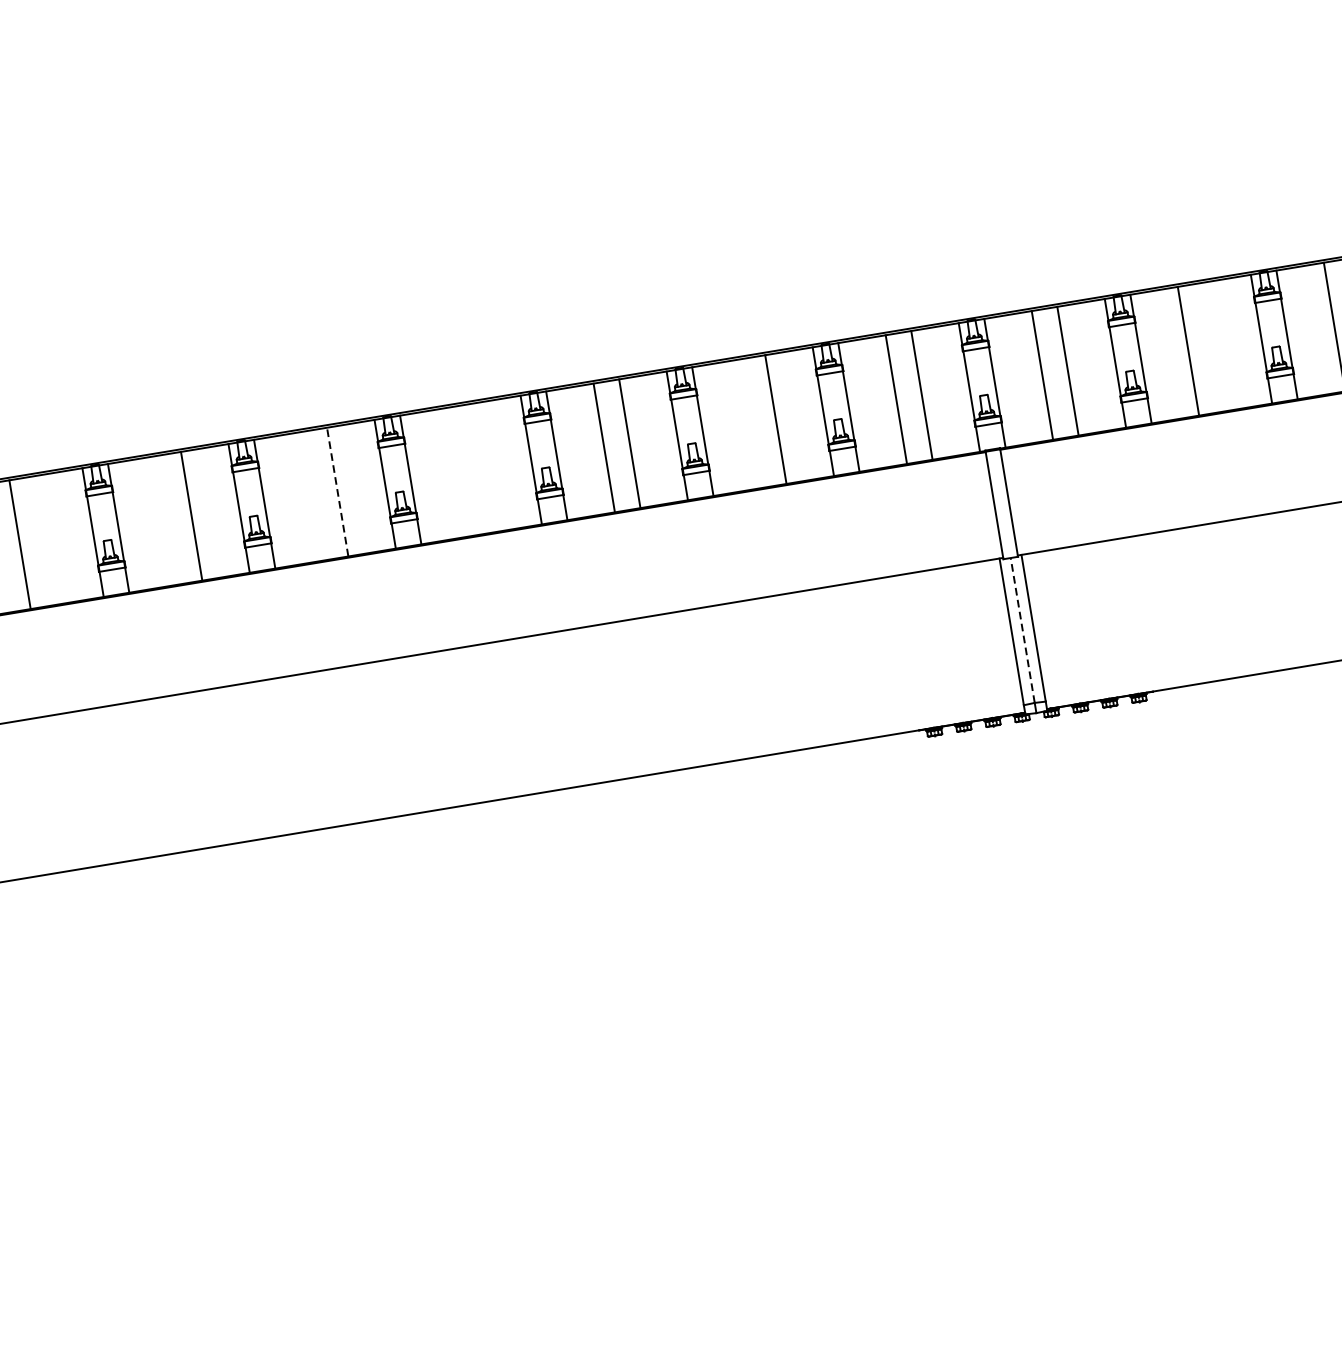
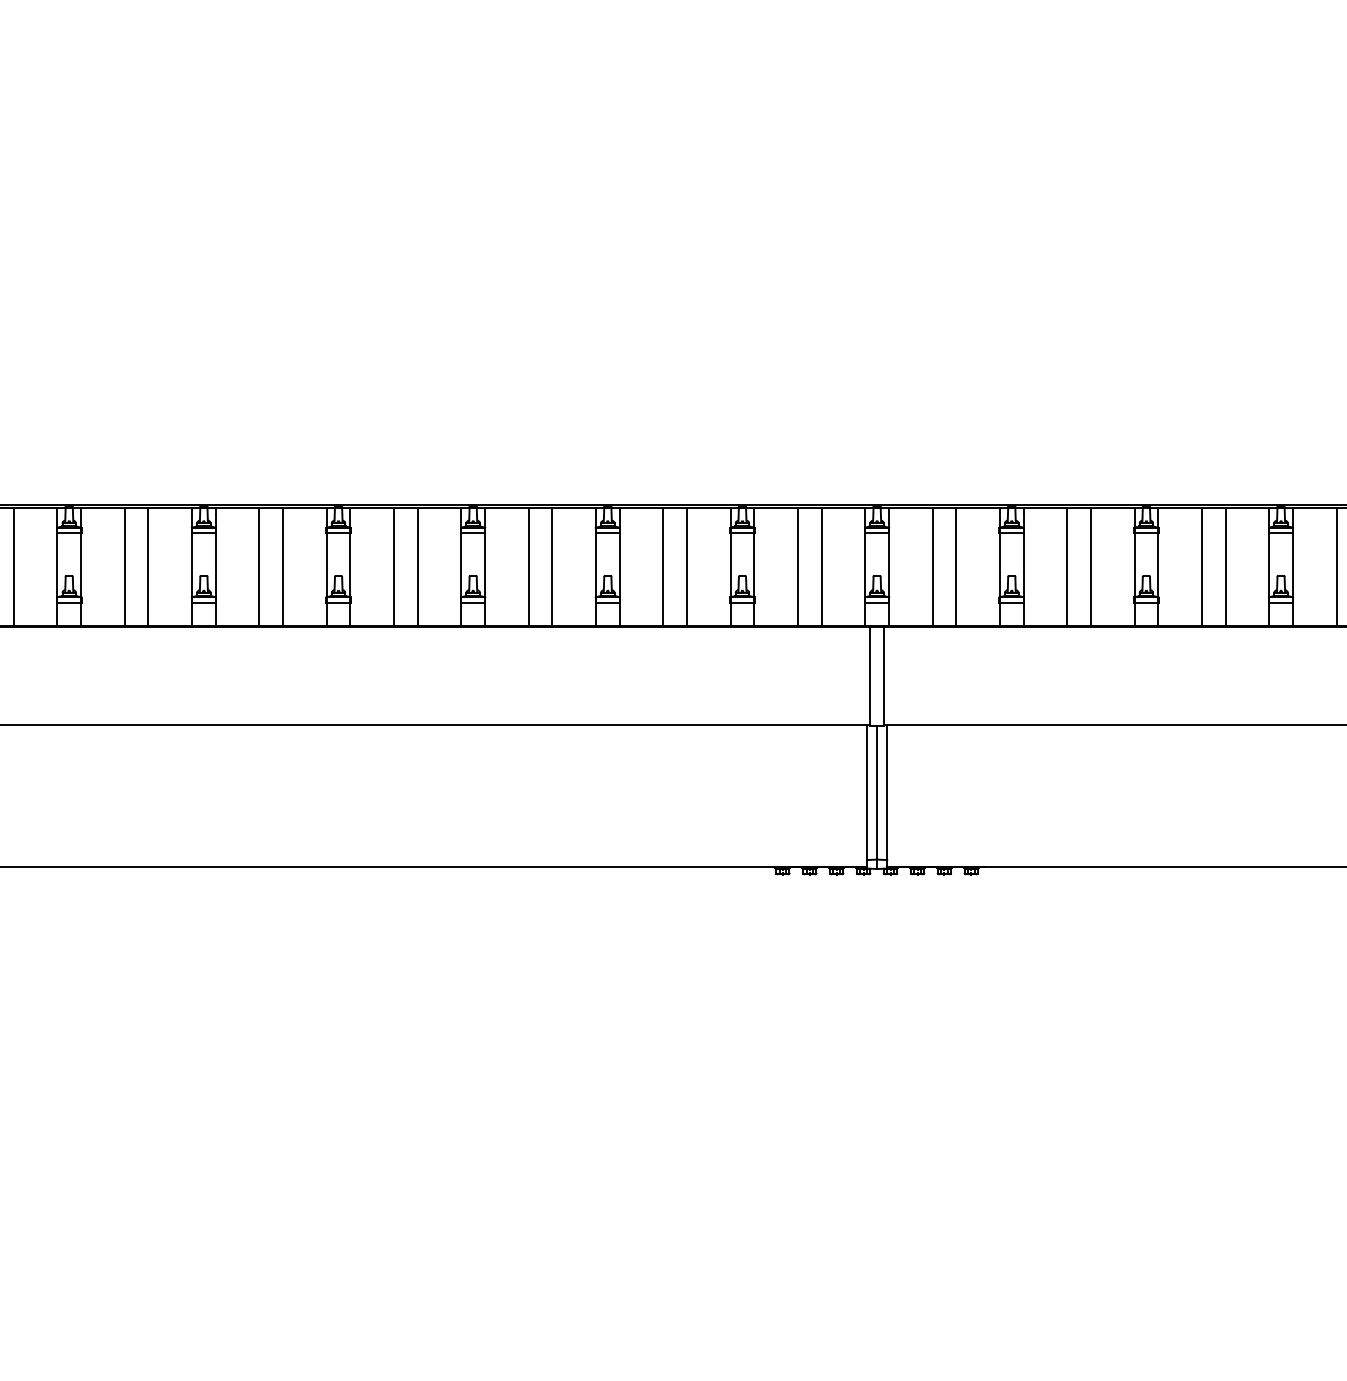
line: (1213, 346) -> (1090, 566), added
line: (750, 423) -> (663, 566), added
line: (483, 467) -> (417, 566), added
line: (458, 471) -> (394, 566), added
line: (338, 491) -> (283, 566), dashed -> solid
line: (312, 495) -> (259, 566), added
line: (165, 520) -> (124, 566), added
line: (45, 540) -> (13, 566), added
line: (1023, 630) -> (877, 792), dashed -> solid

